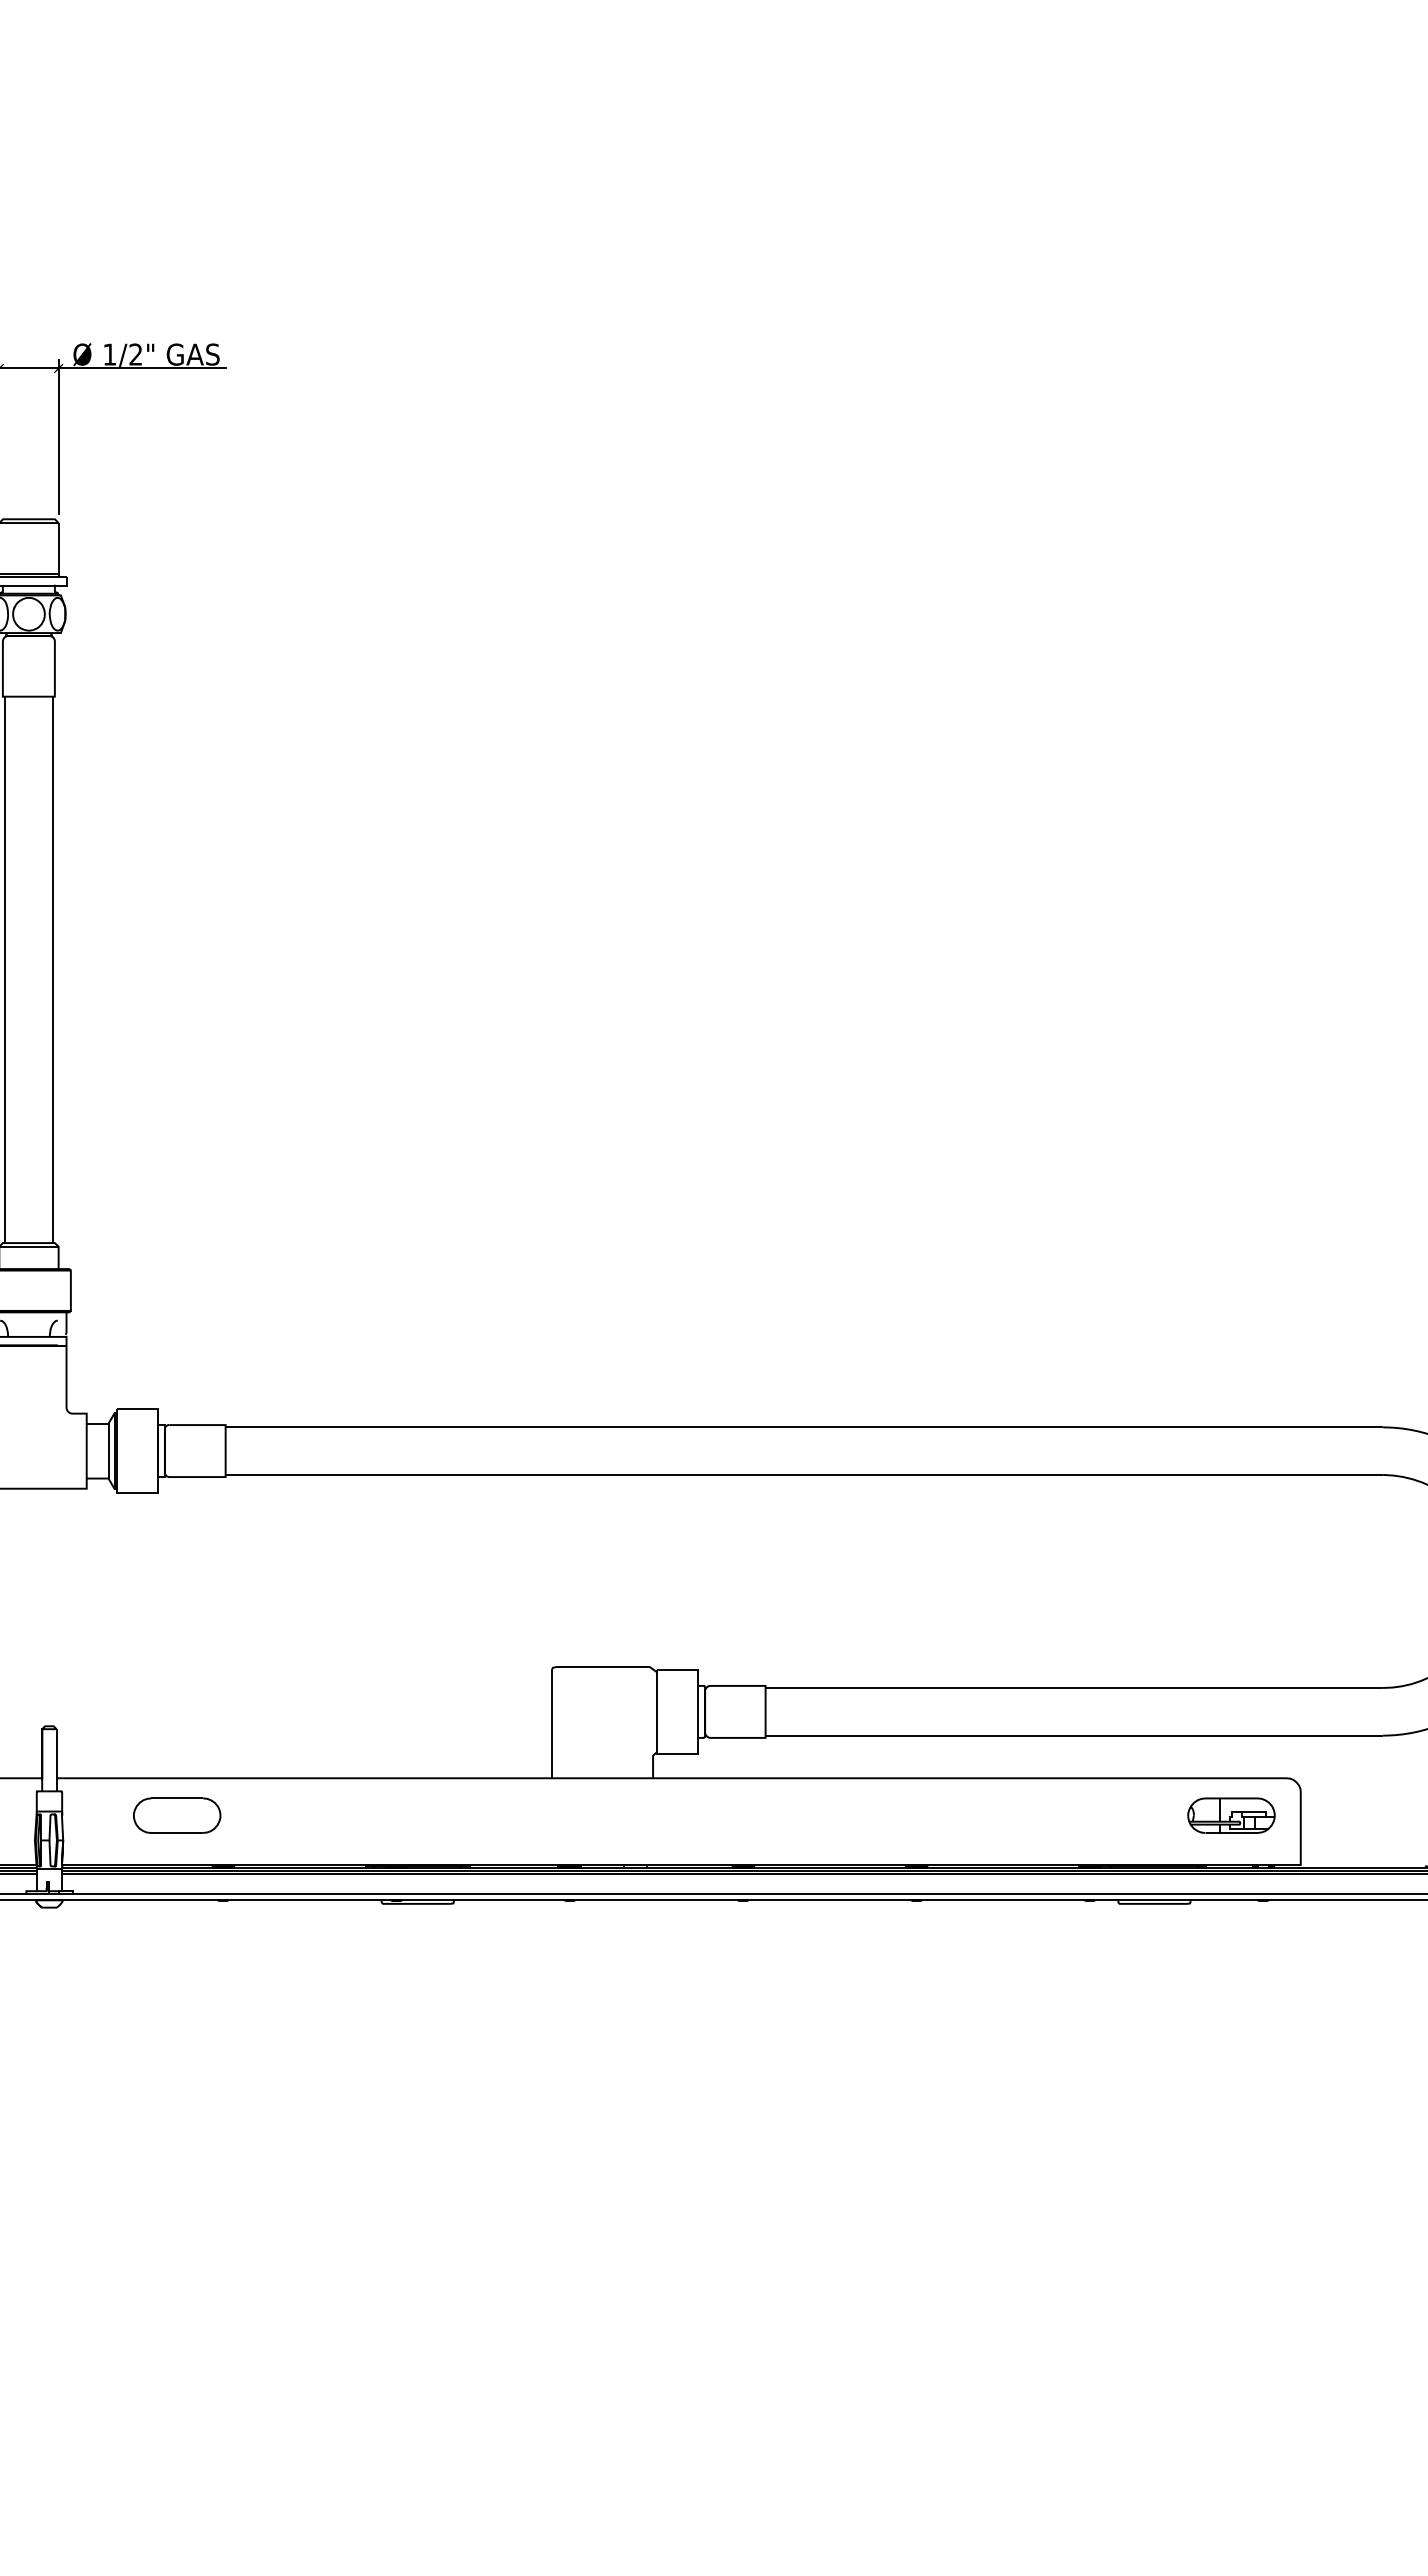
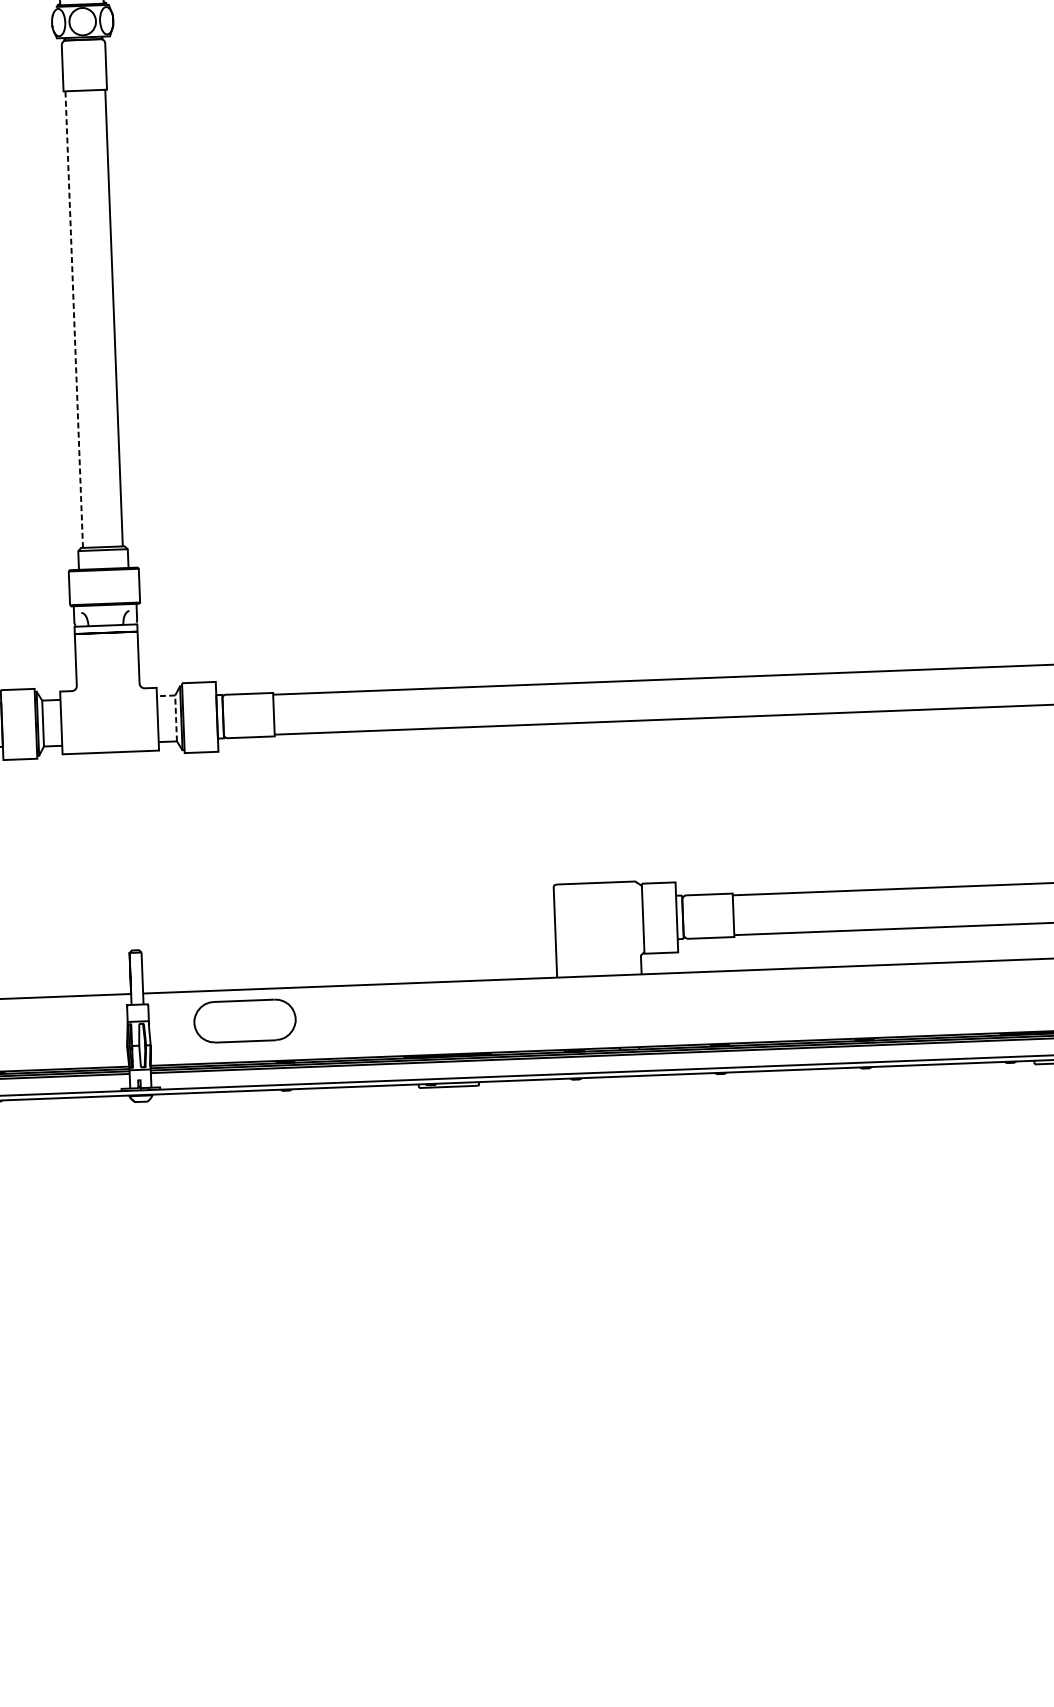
line: (5, 969) -> (74, 319), solid -> dashed
line: (108, 1440) -> (175, 709), solid -> dashed
part: (177, 1815) -> (245, 1020), size x1.4

